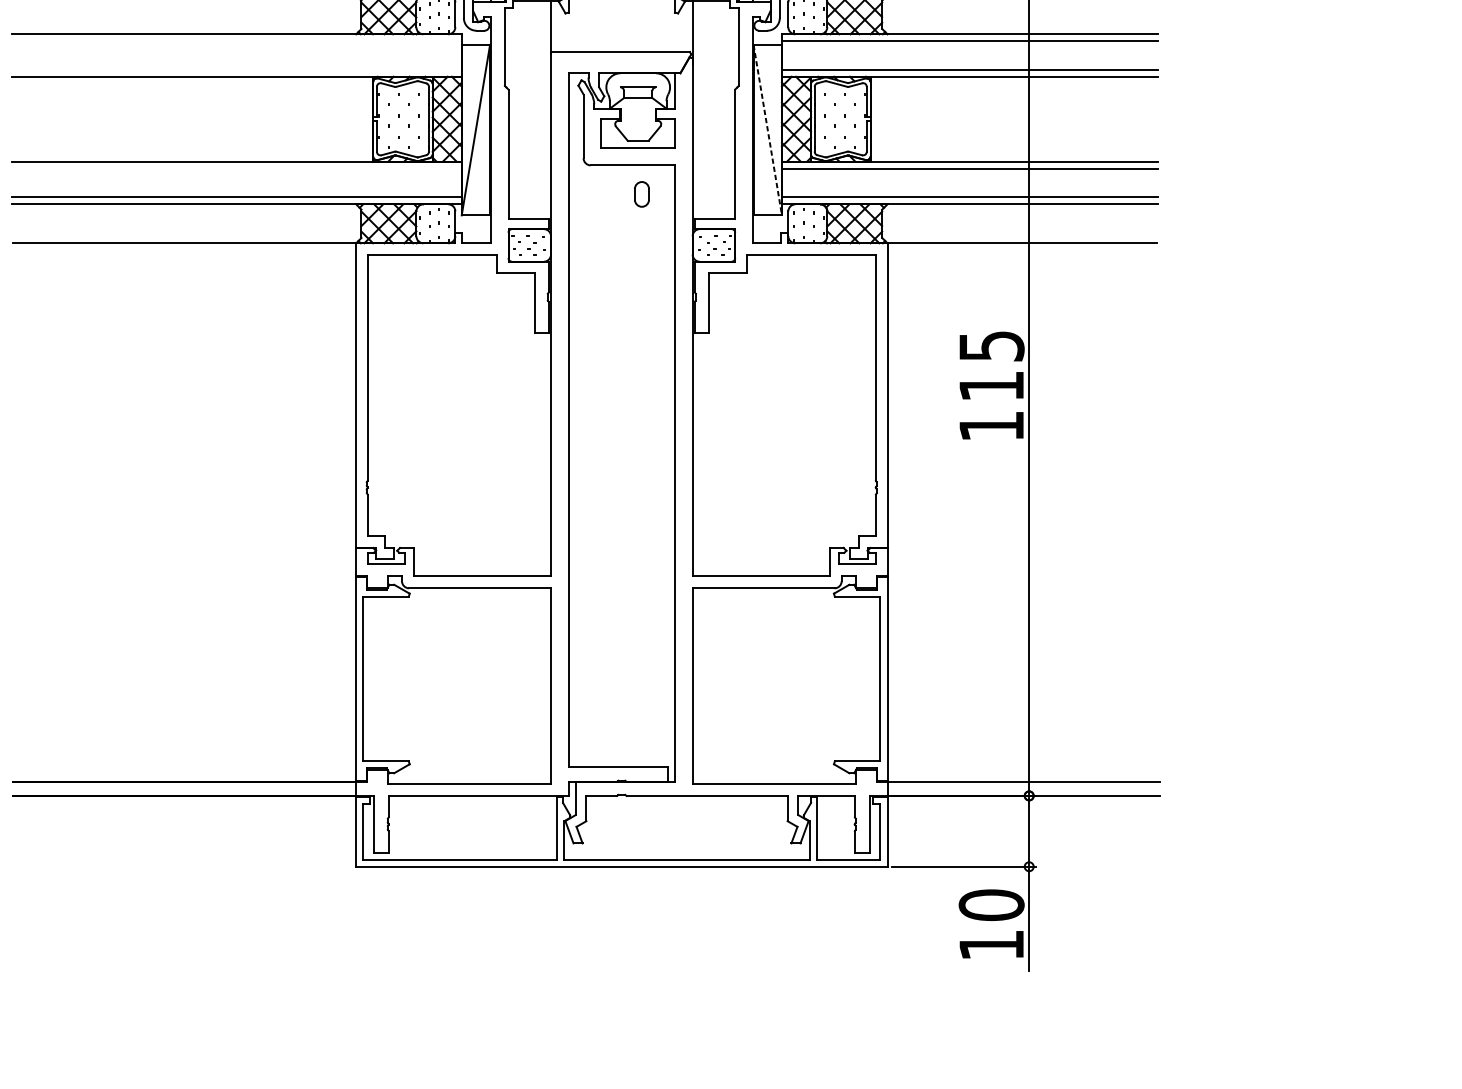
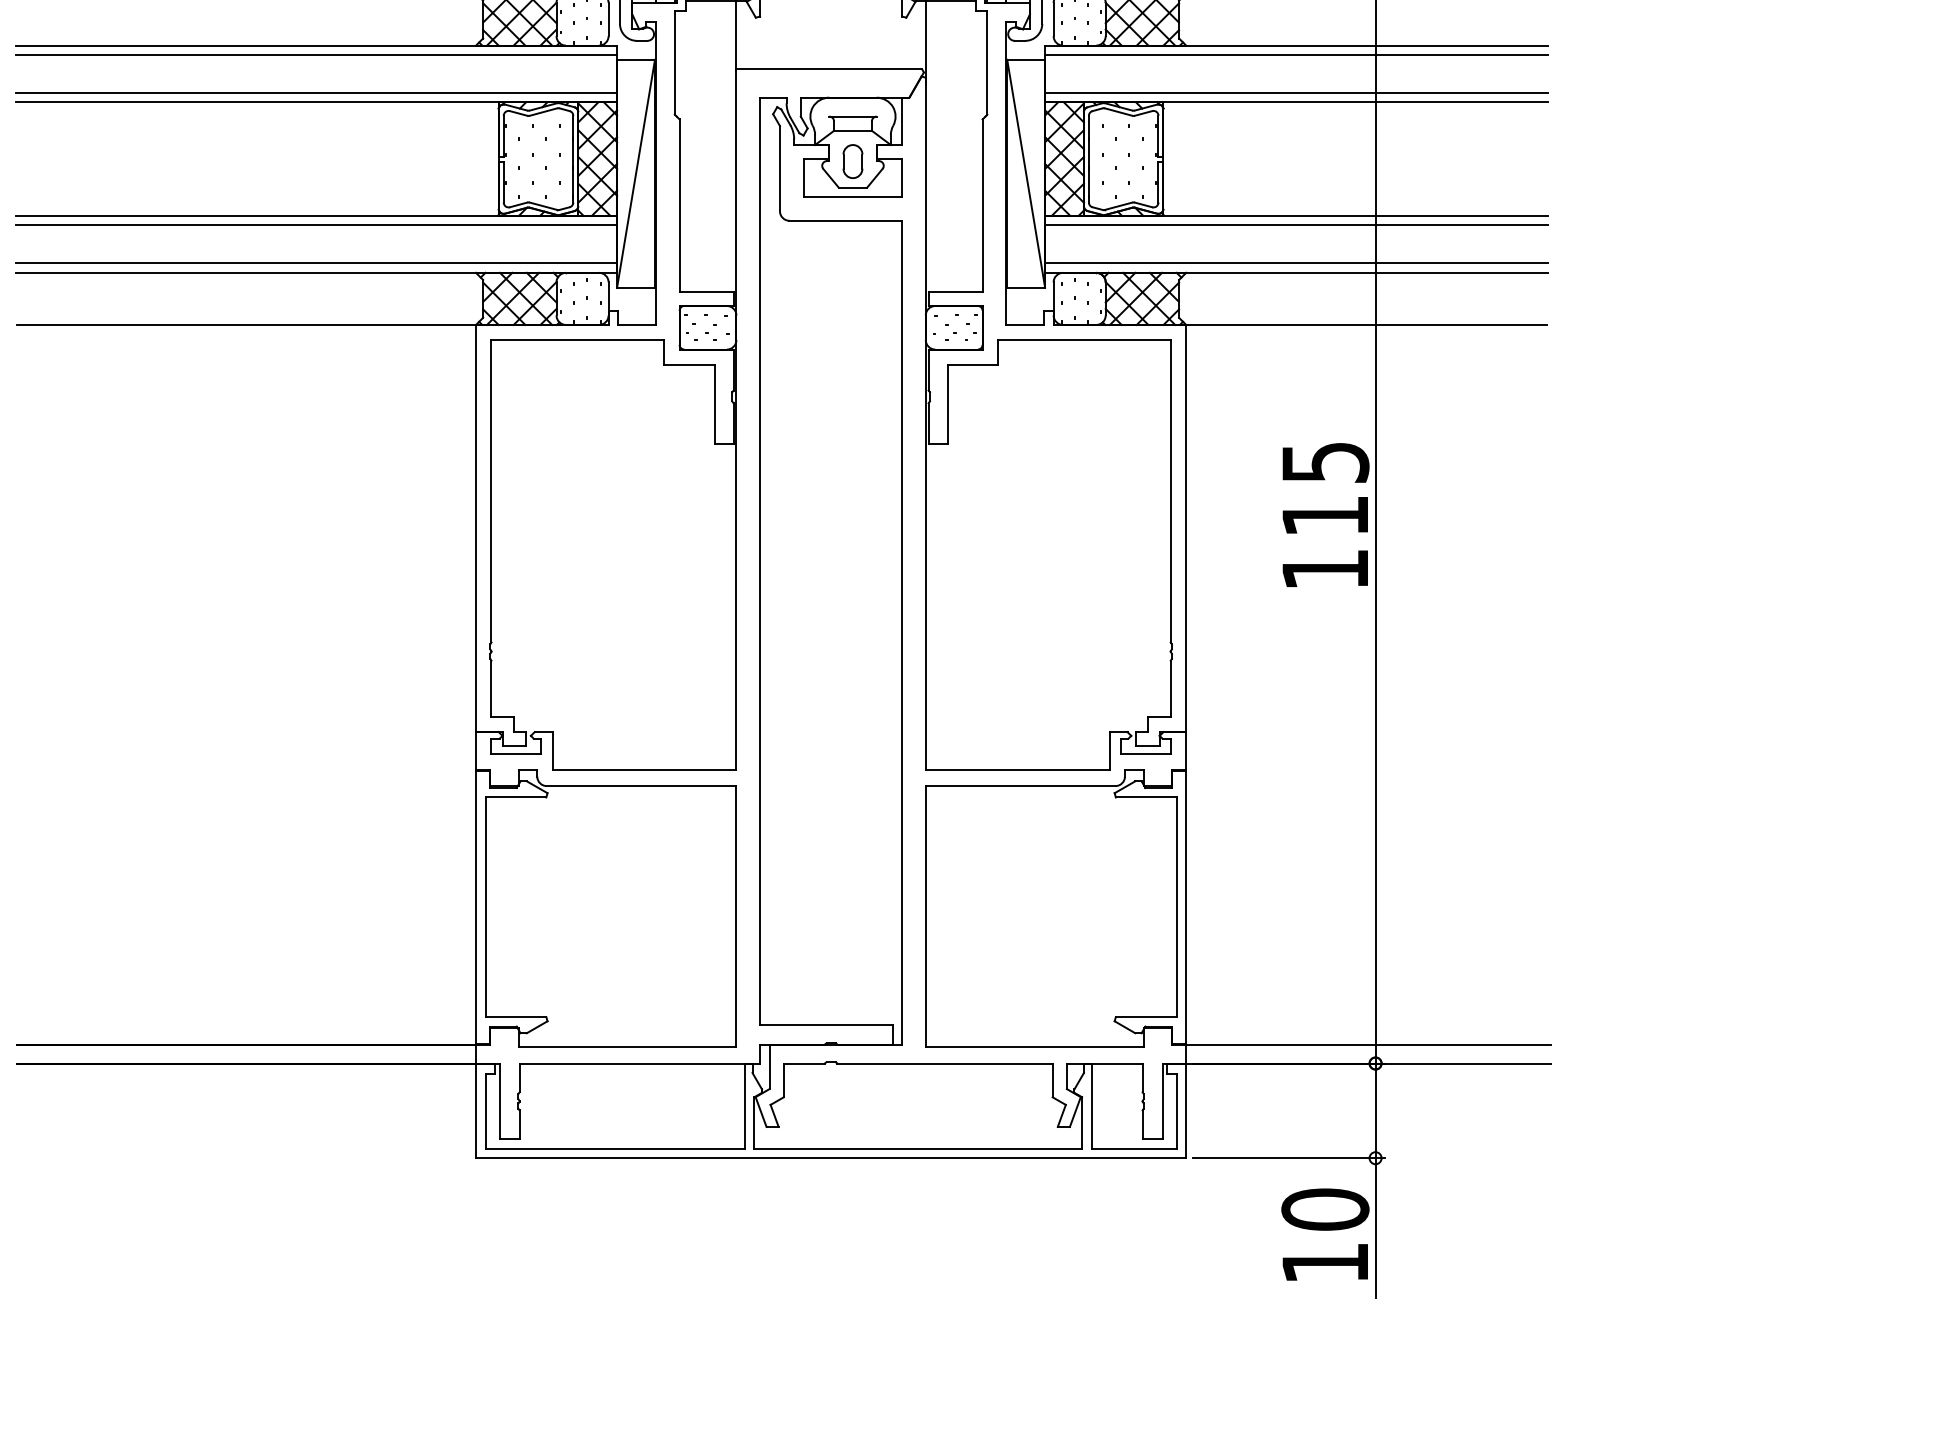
line: (236, 40) -> (316, 54), added
line: (236, 69) -> (316, 92), added
line: (768, 130) -> (1026, 174), dashed -> solid
line: (236, 168) -> (316, 225), added
part: (641, 194) -> (852, 161), moved

